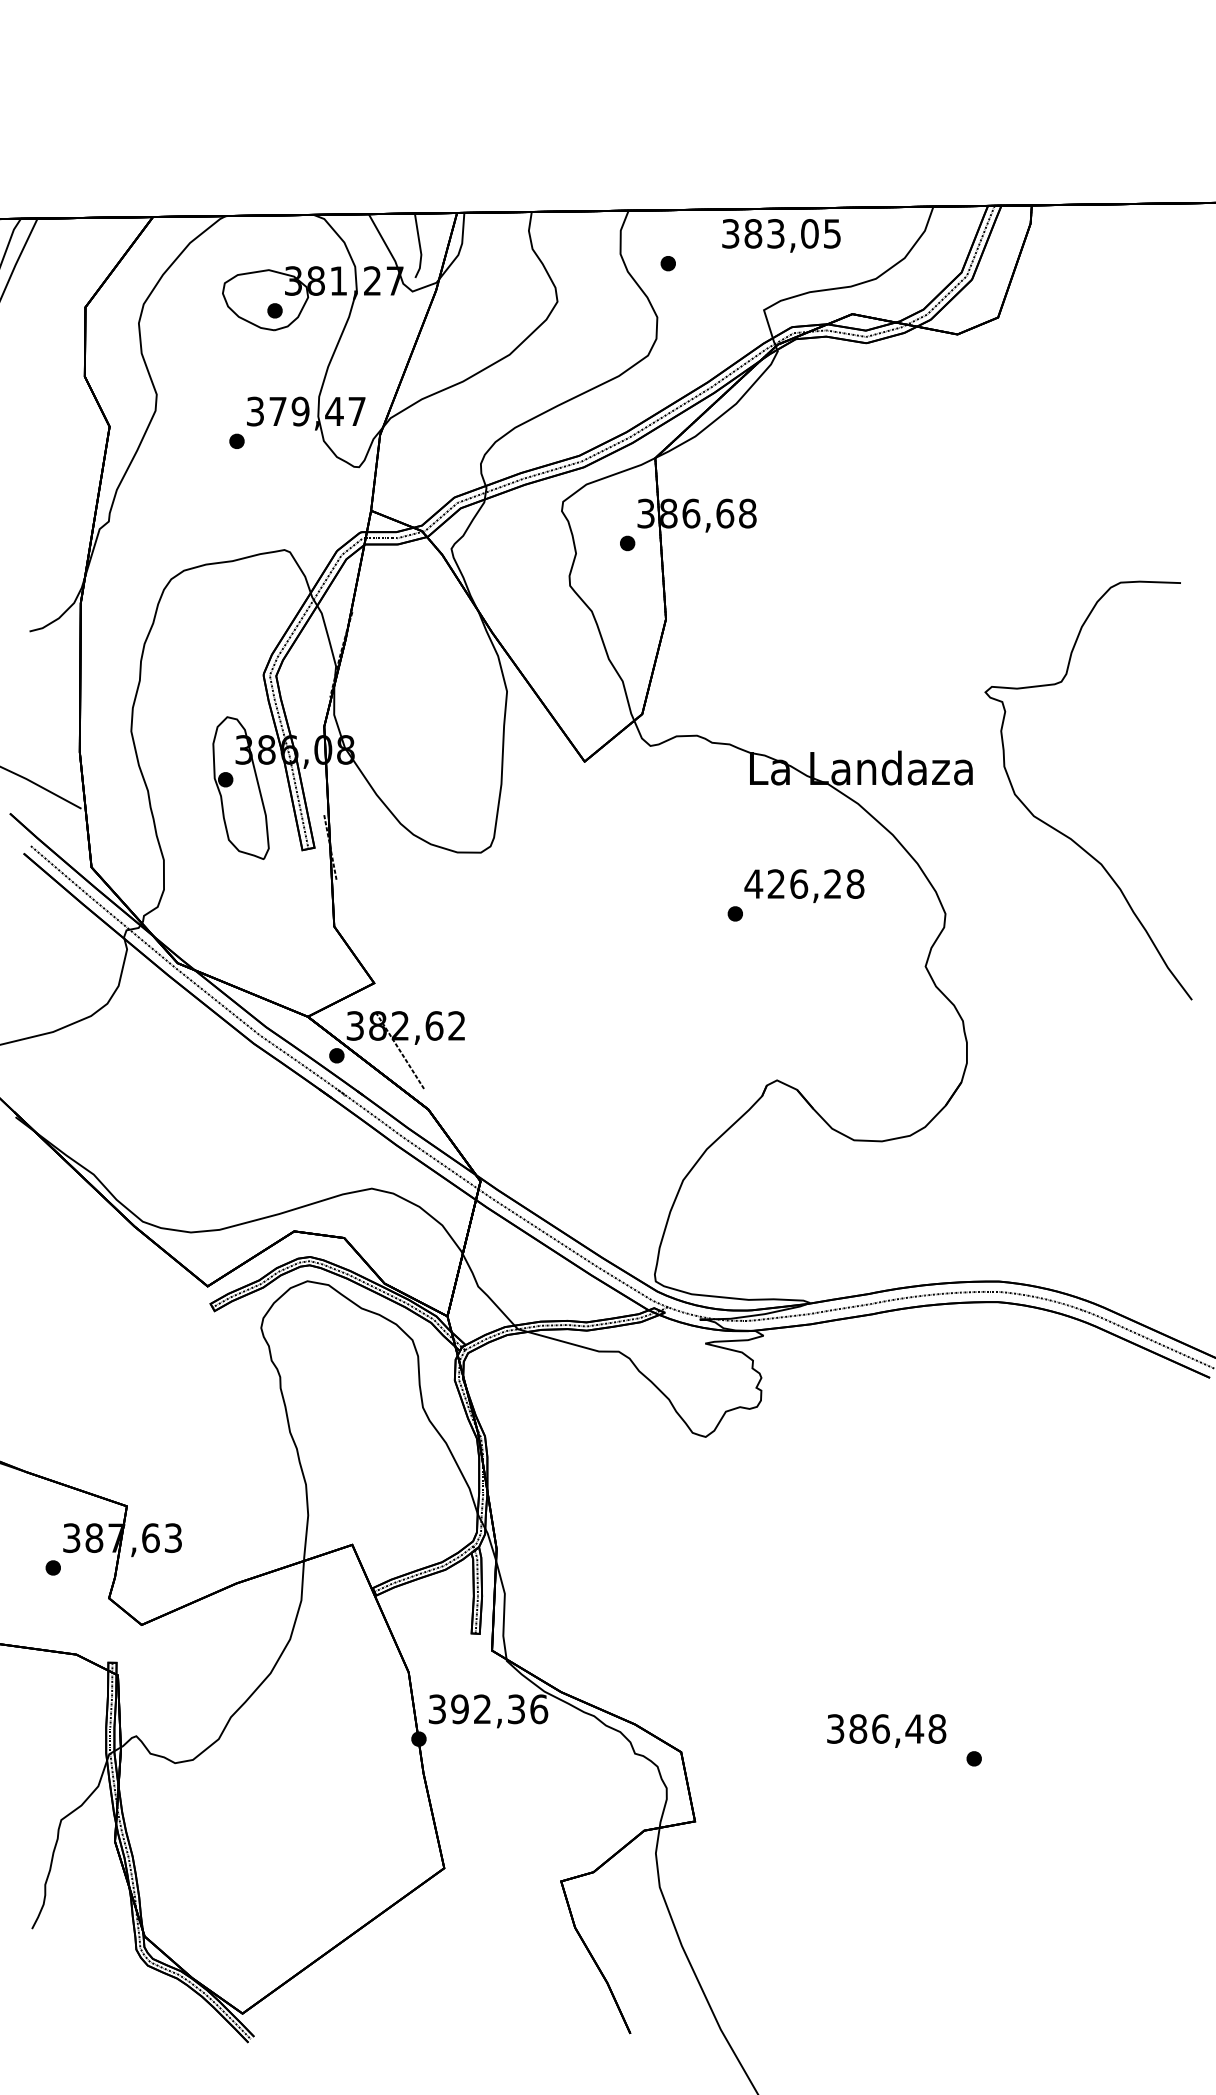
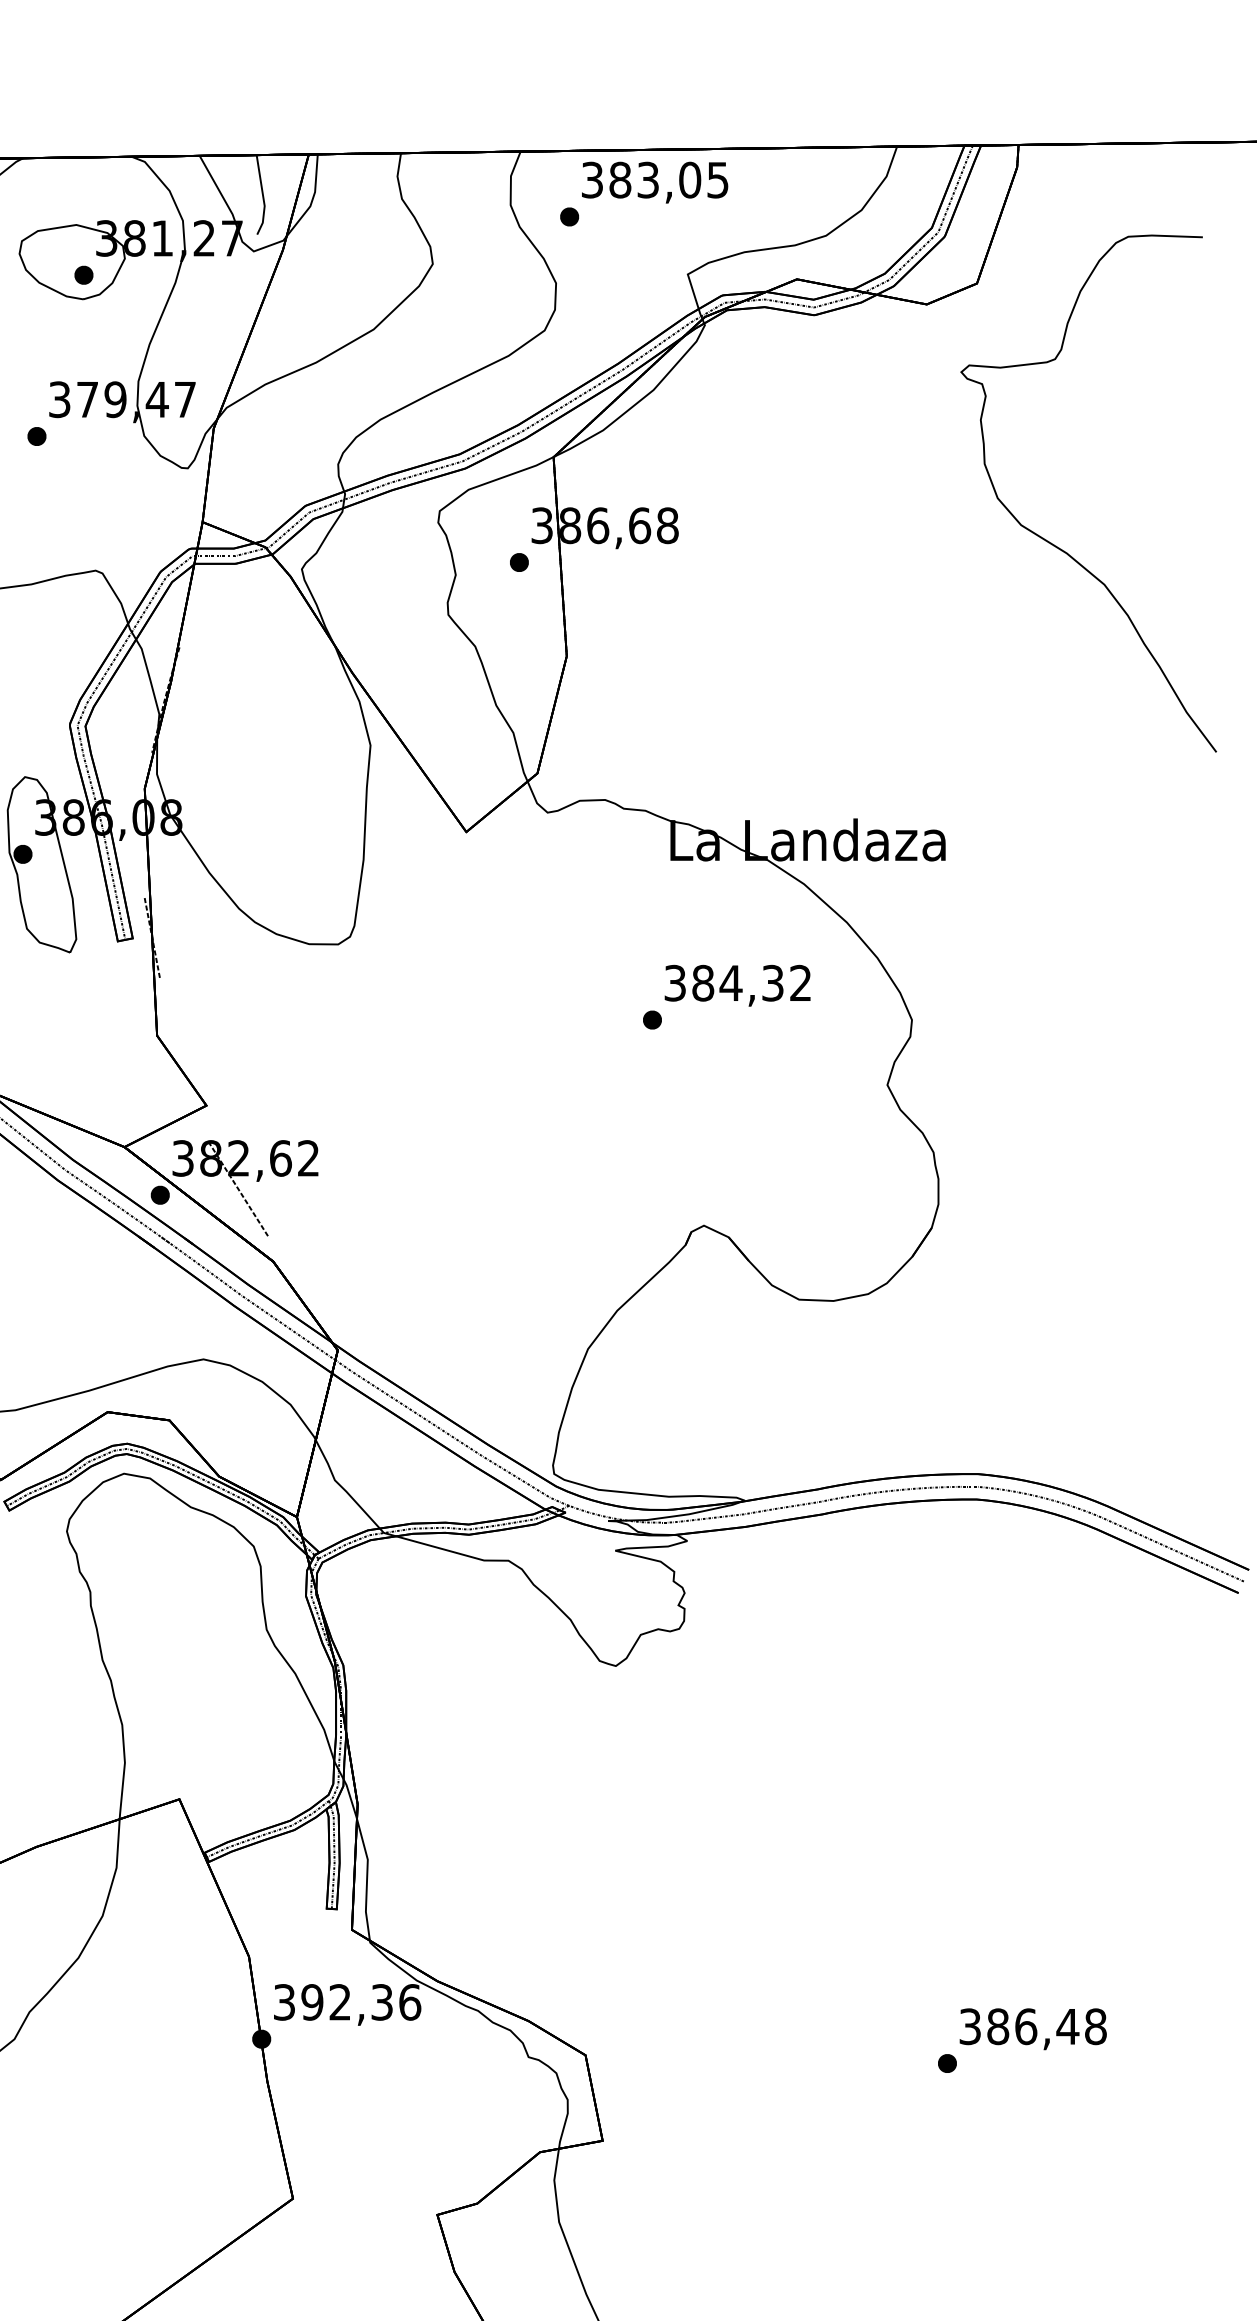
text: (781, 235) -> (655, 182), moved
part: (1062, 832) -> (1056, 545), moved
text: (804, 883) -> (737, 982), 426,28 -> 384,32
text: (886, 1730) -> (1033, 2028), moved

